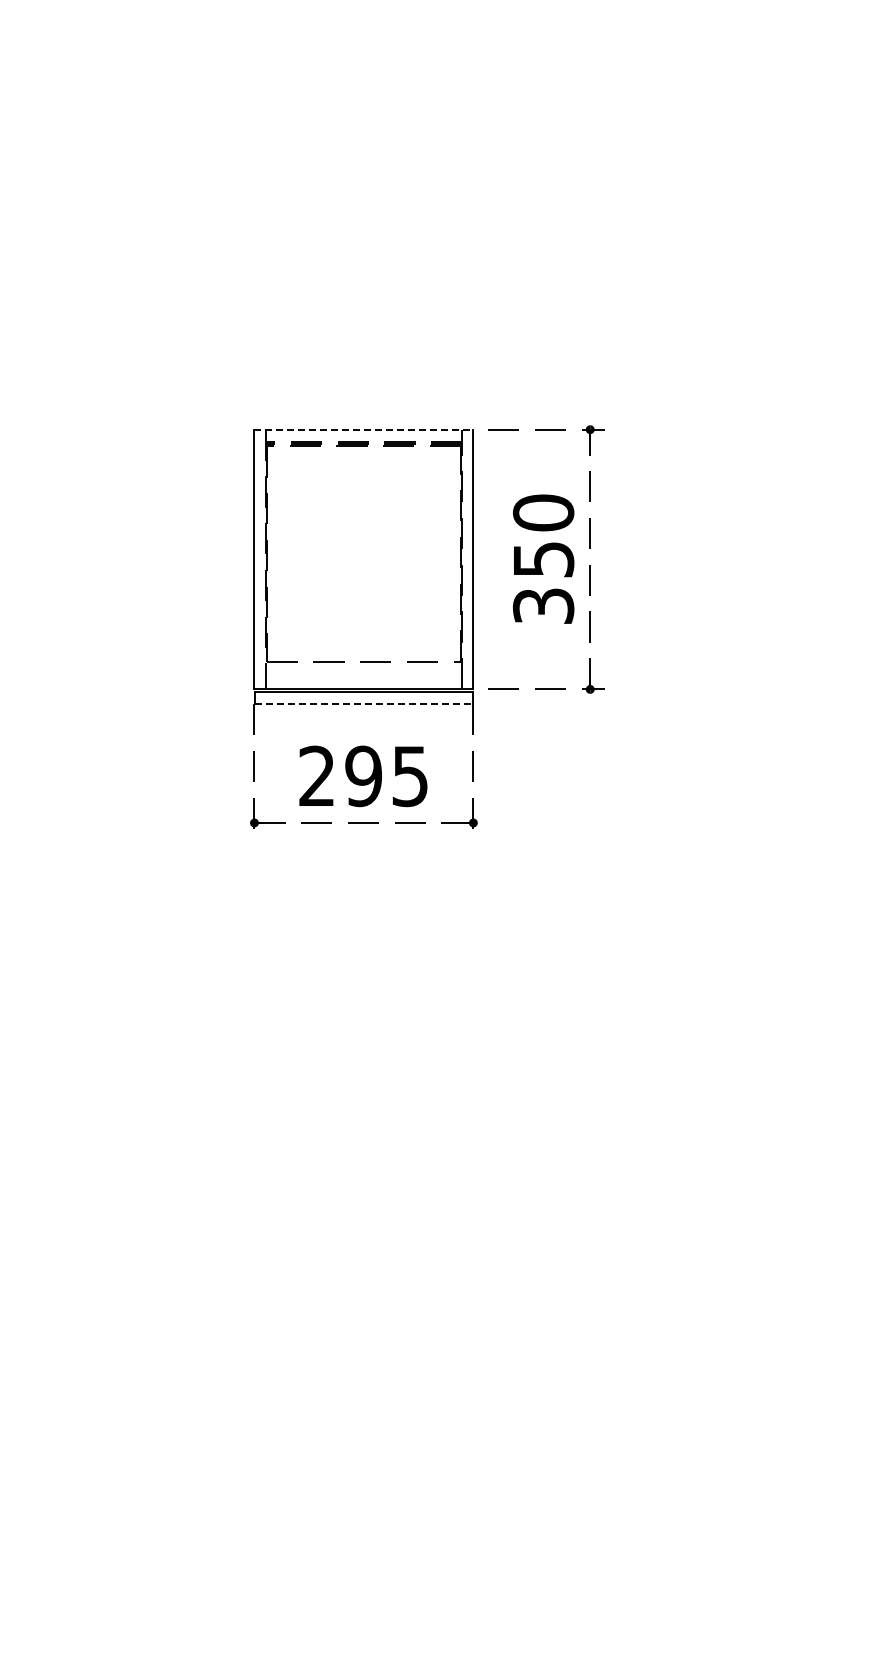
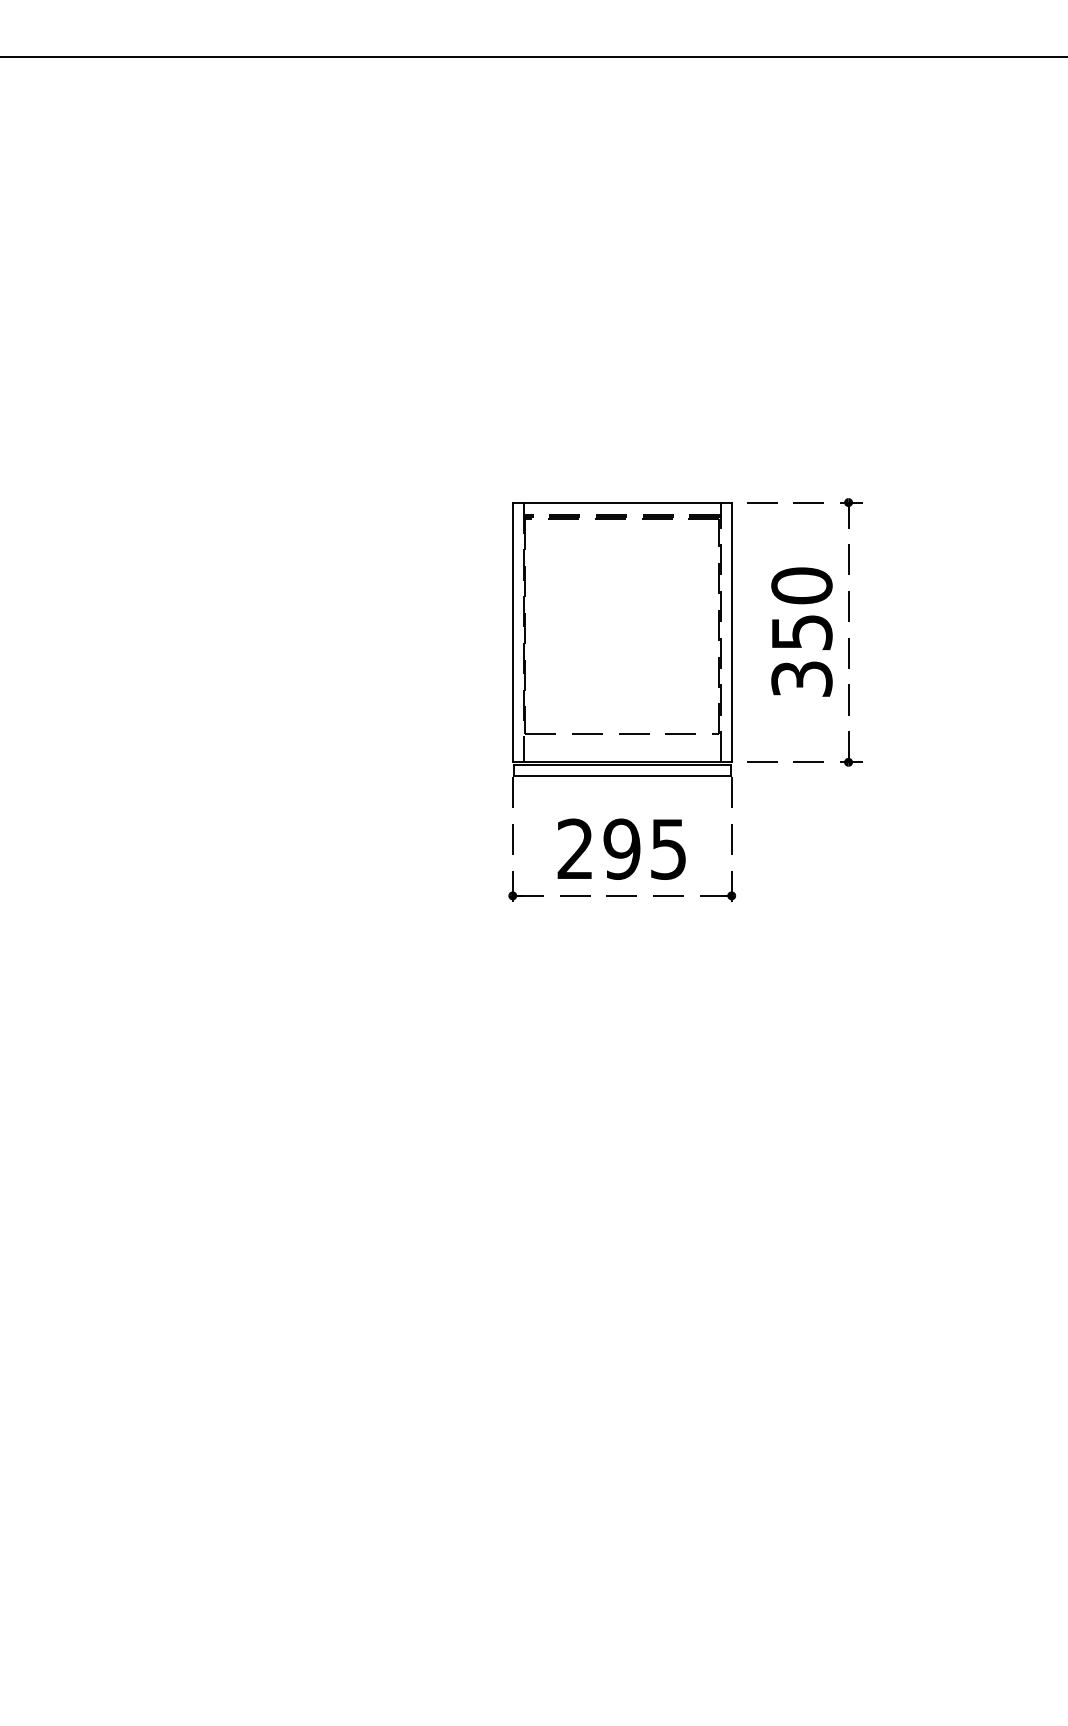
line: (364, 429) -> (622, 502), dashed -> solid
line: (364, 703) -> (622, 776), dashed -> solid

